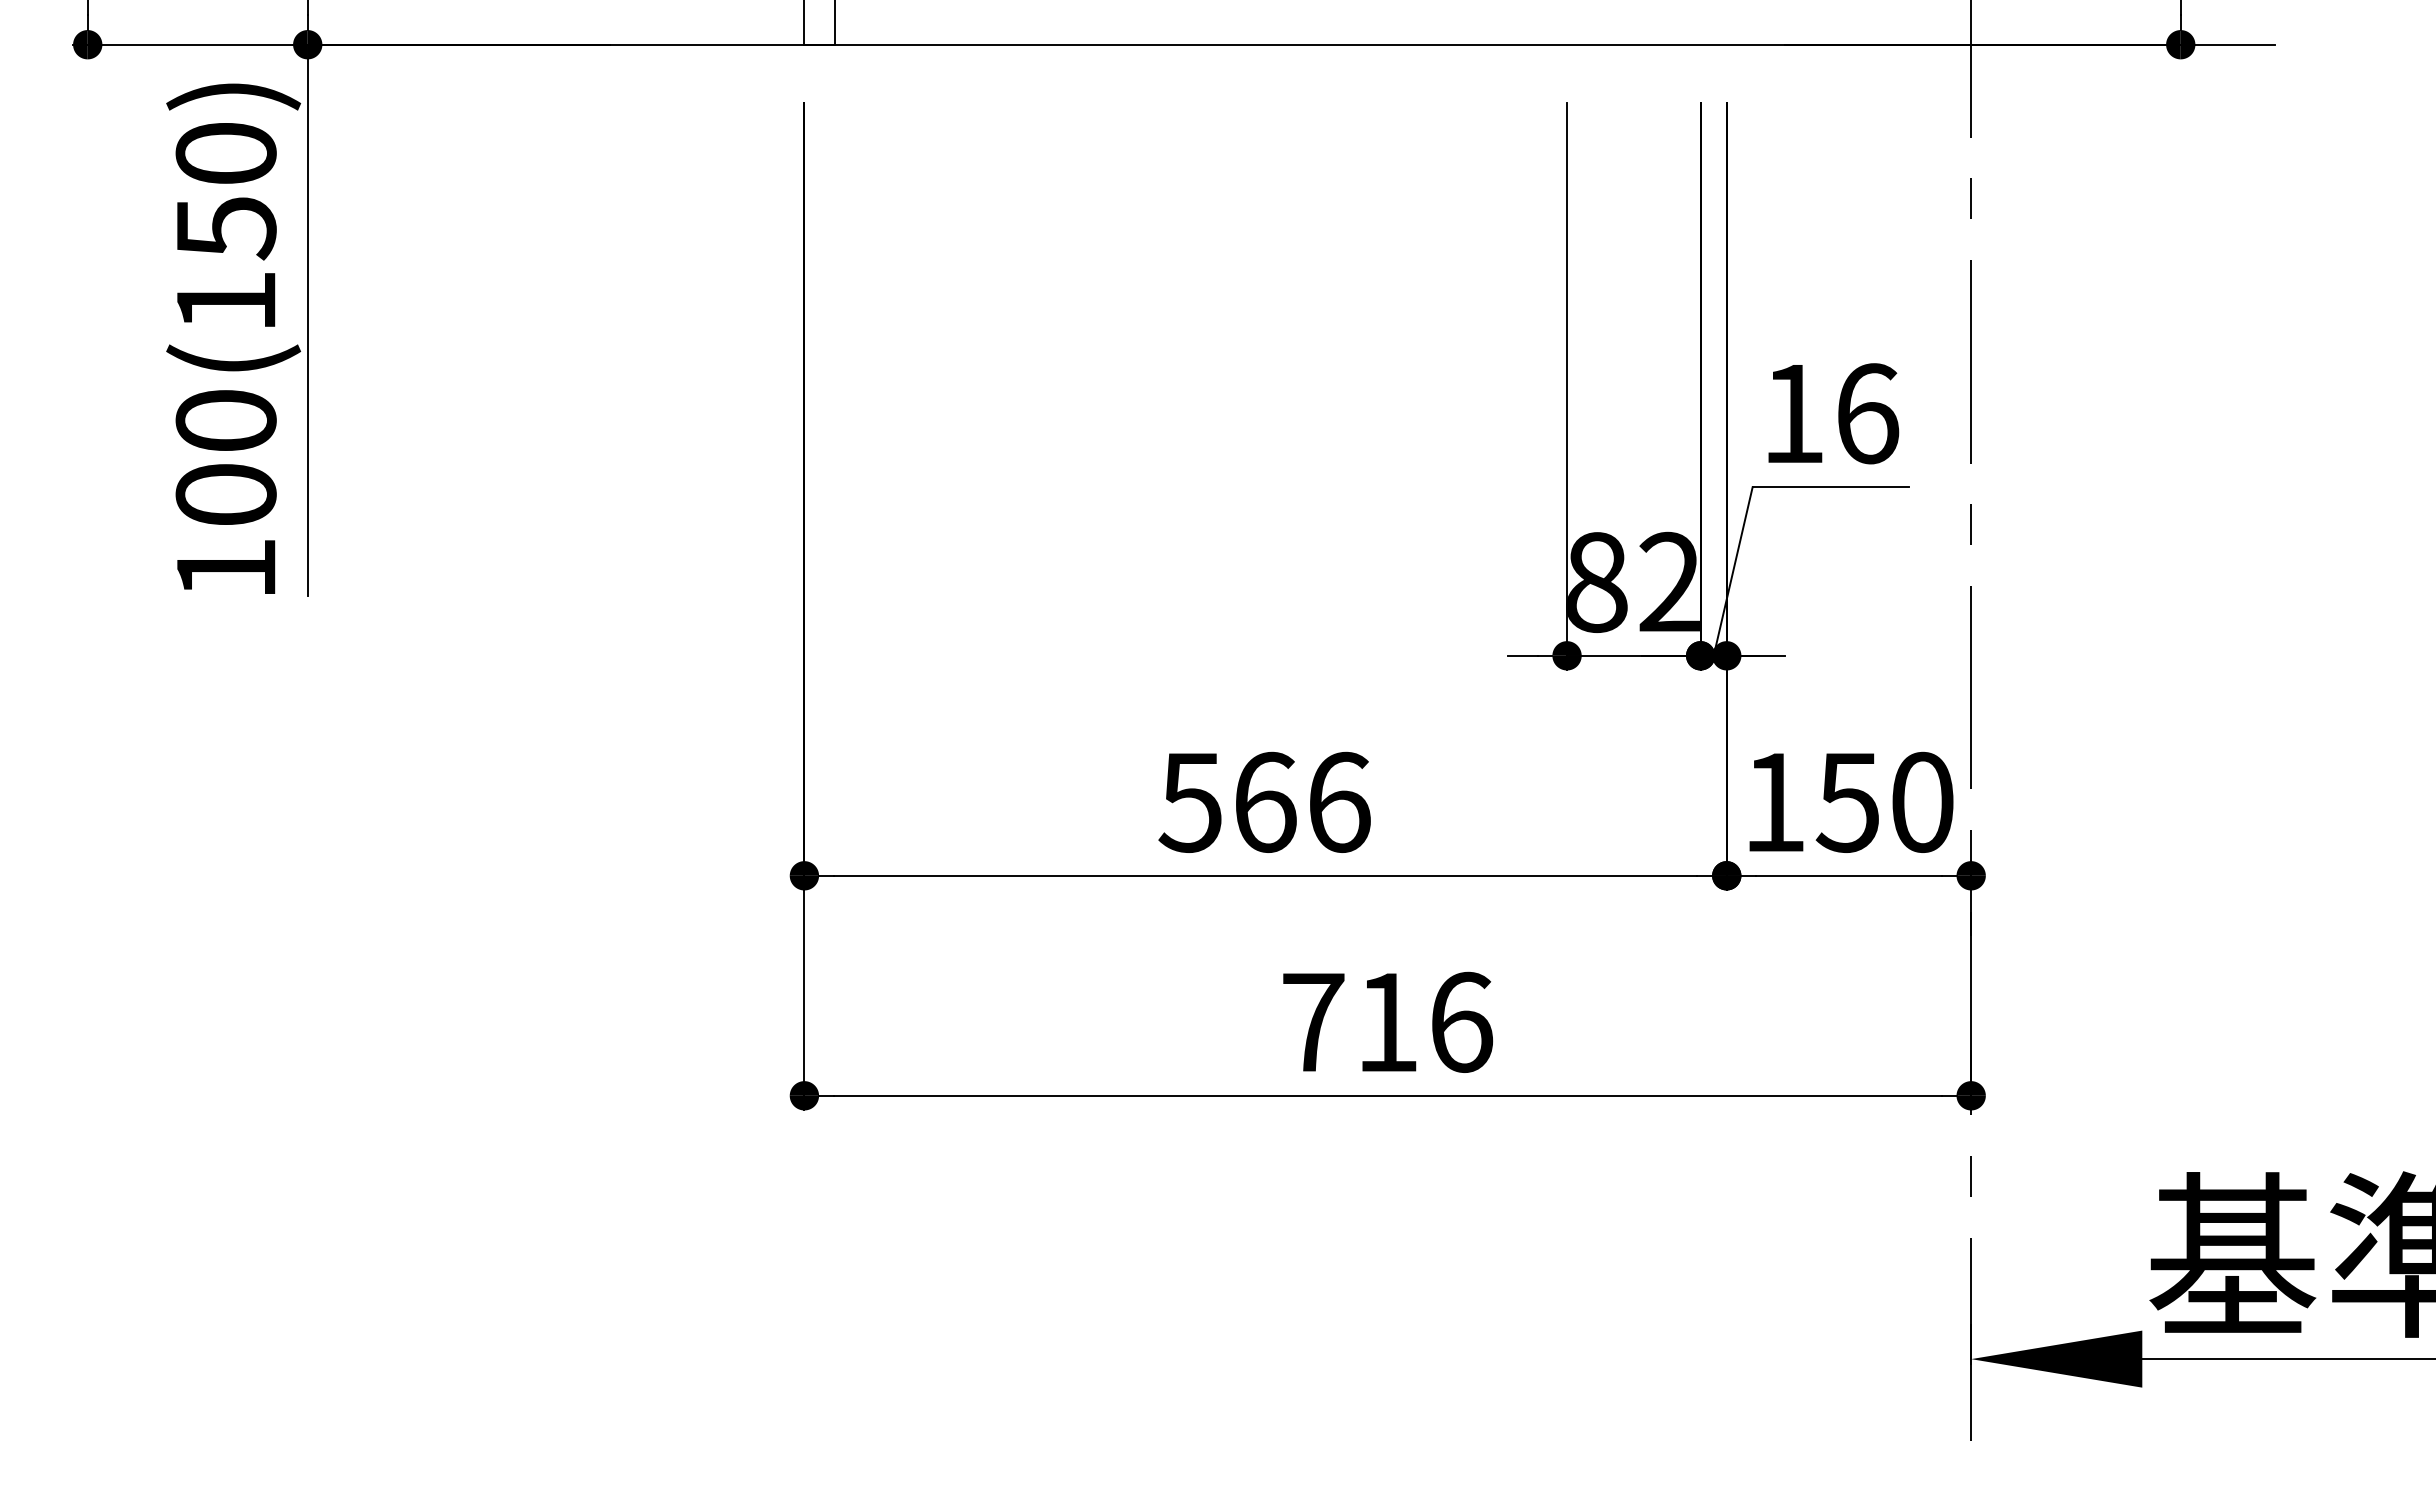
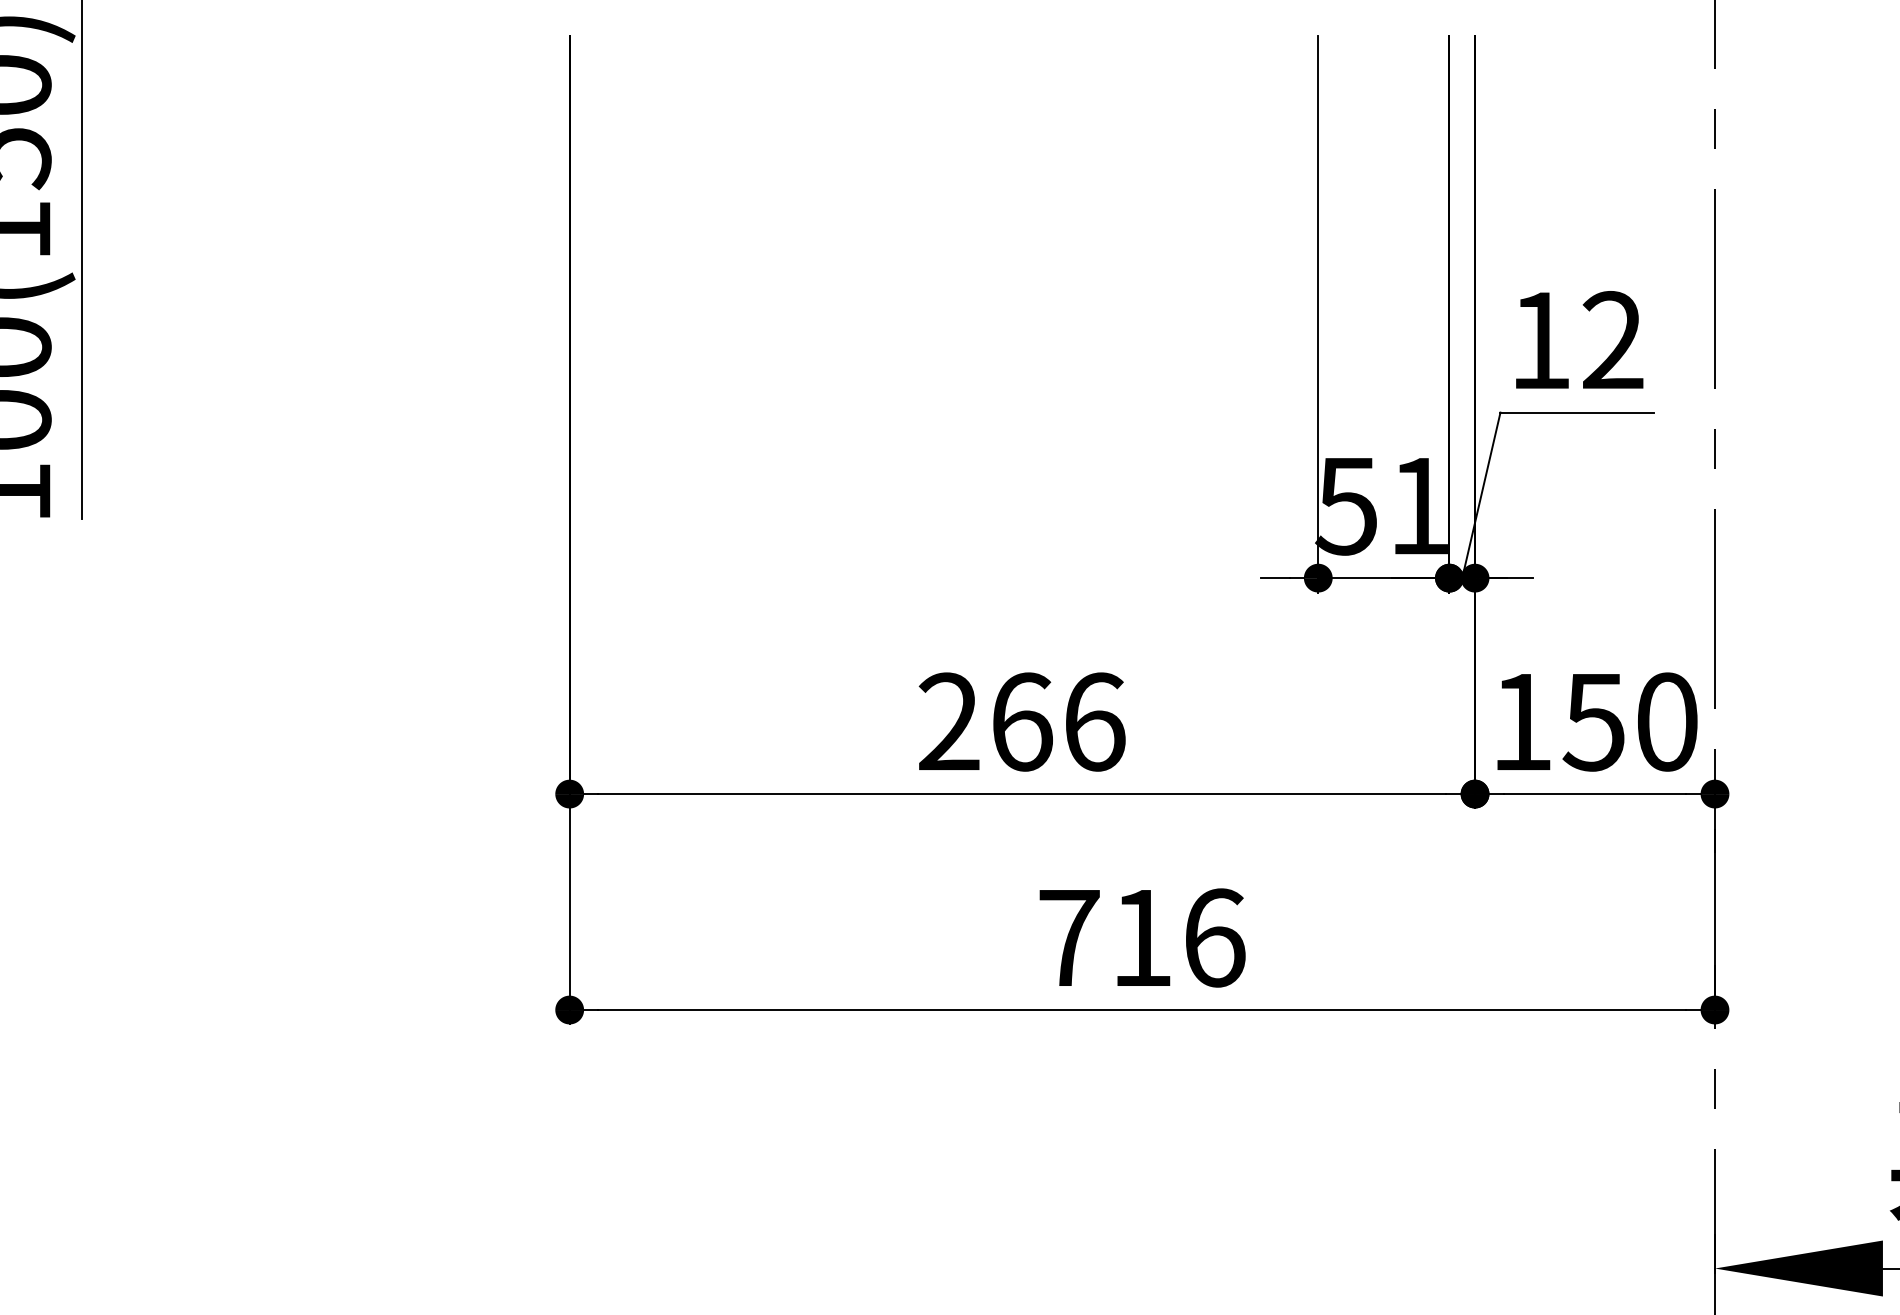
text: (1867, 413) -> (1613, 340), 16 -> 12
text: (1631, 581) -> (1381, 505), 82 -> 51
text: (1189, 801) -> (947, 721), 566 -> 266

